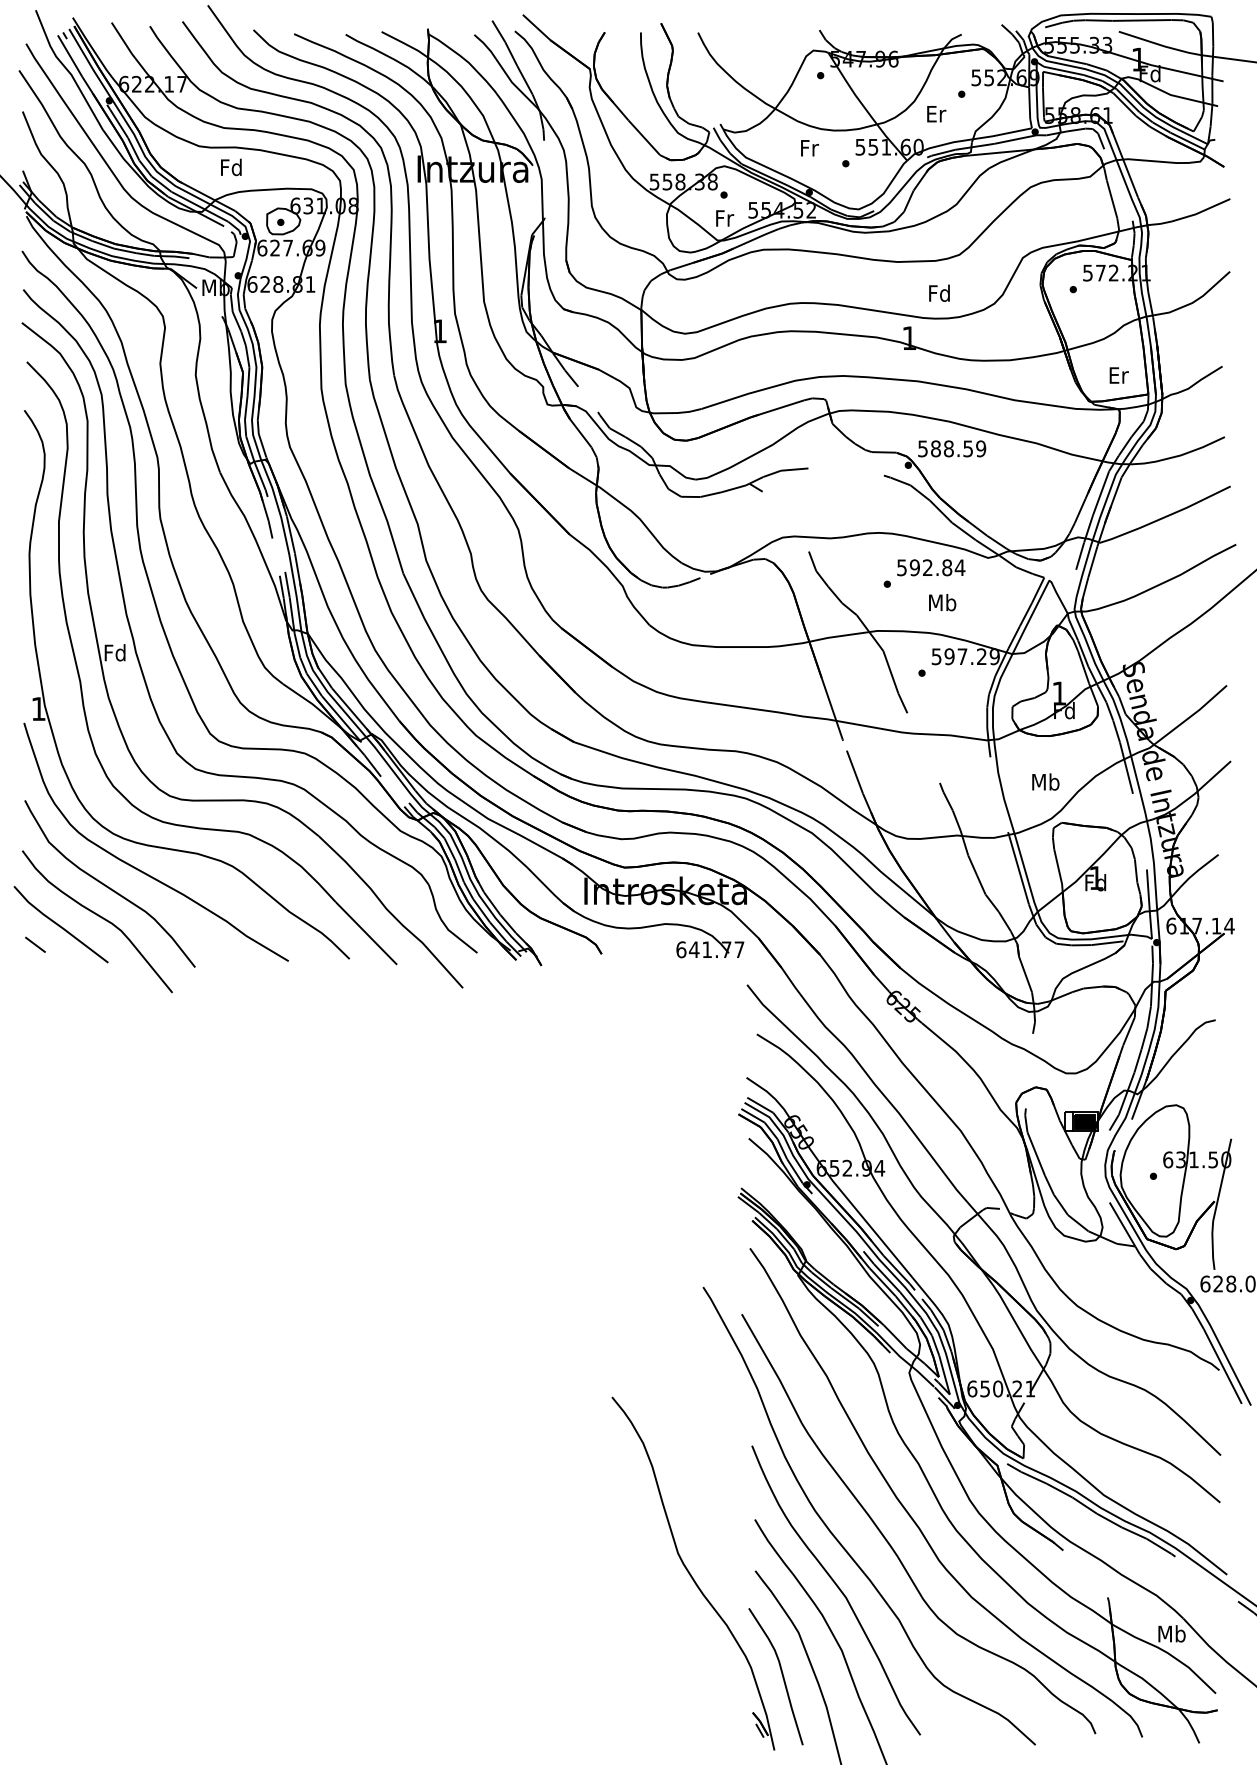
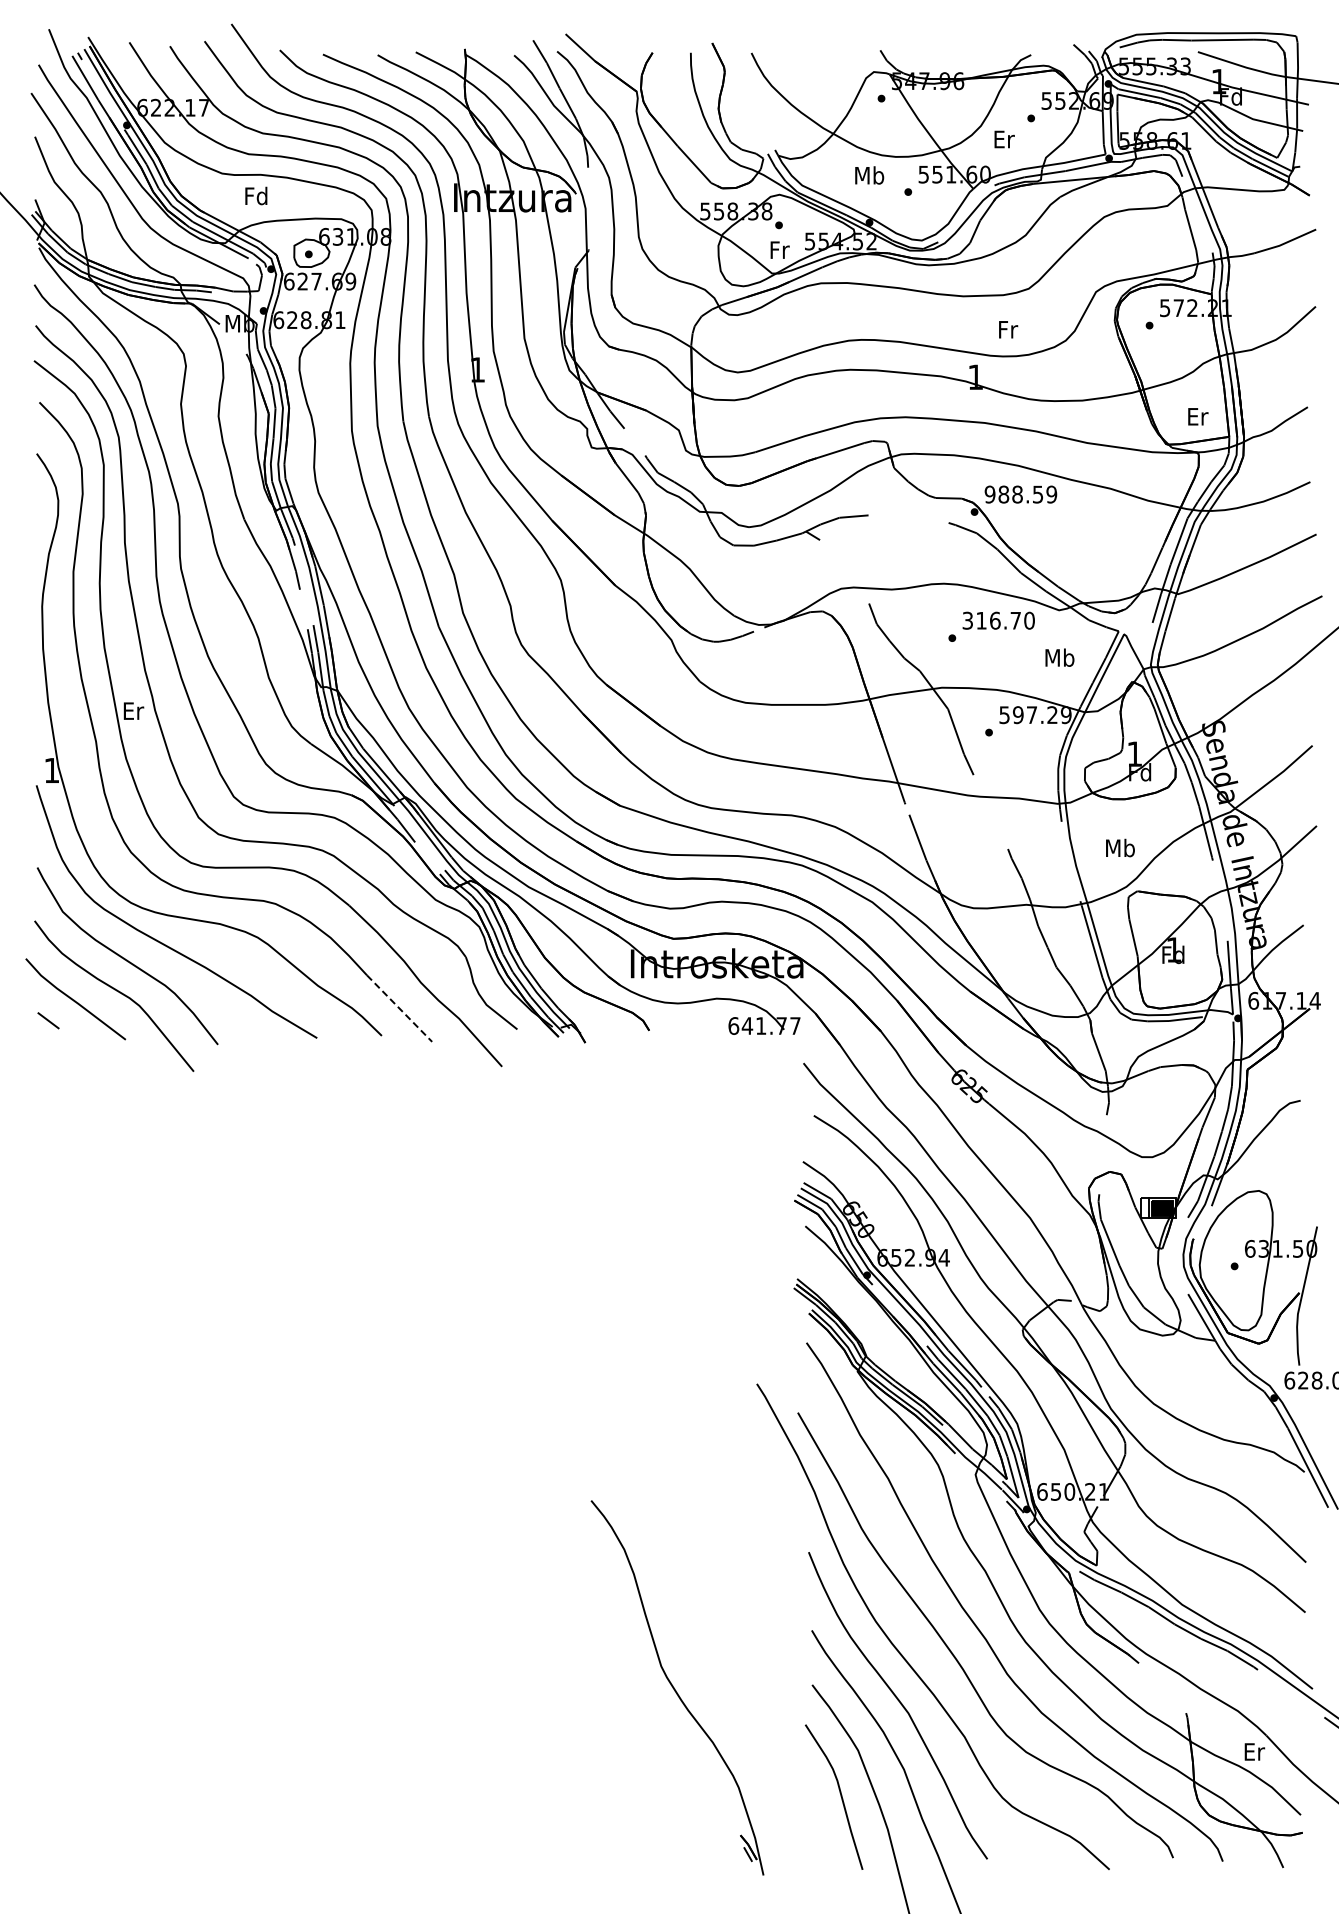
text: (809, 148) -> (869, 175), Fr -> Mb
text: (939, 293) -> (1007, 329), Fd -> Fr
text: (922, 448) -> (989, 494), 588.59 -> 988.59
text: (931, 567) -> (999, 620), 592.84 -> 316.70
text: (942, 602) -> (1059, 657), moved
text: (115, 652) -> (133, 710), Fd -> Er
line: (366, 933) -> (399, 1008), solid -> dashed
part: (693, 1573) -> (677, 1687), moved
text: (1171, 1633) -> (1253, 1751), Mb -> Er

